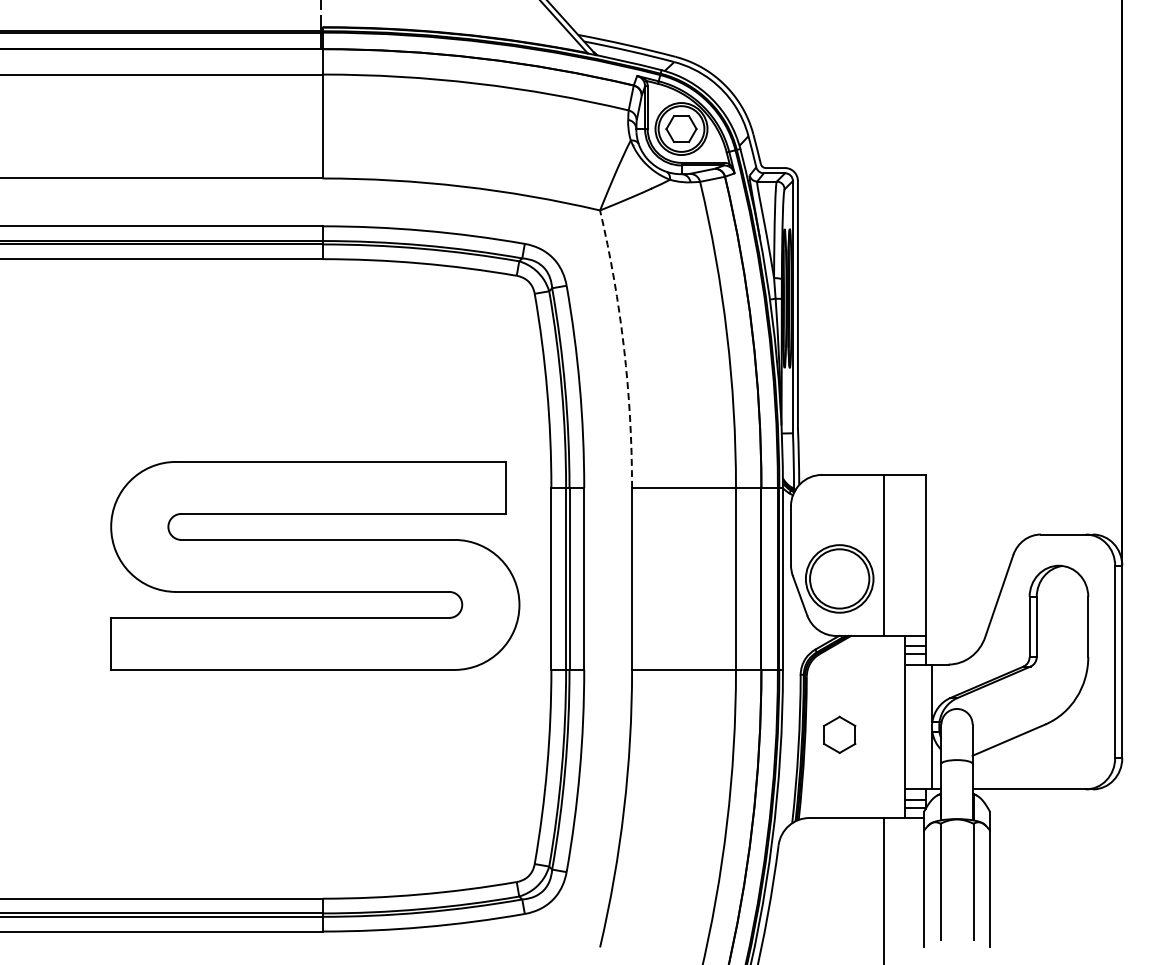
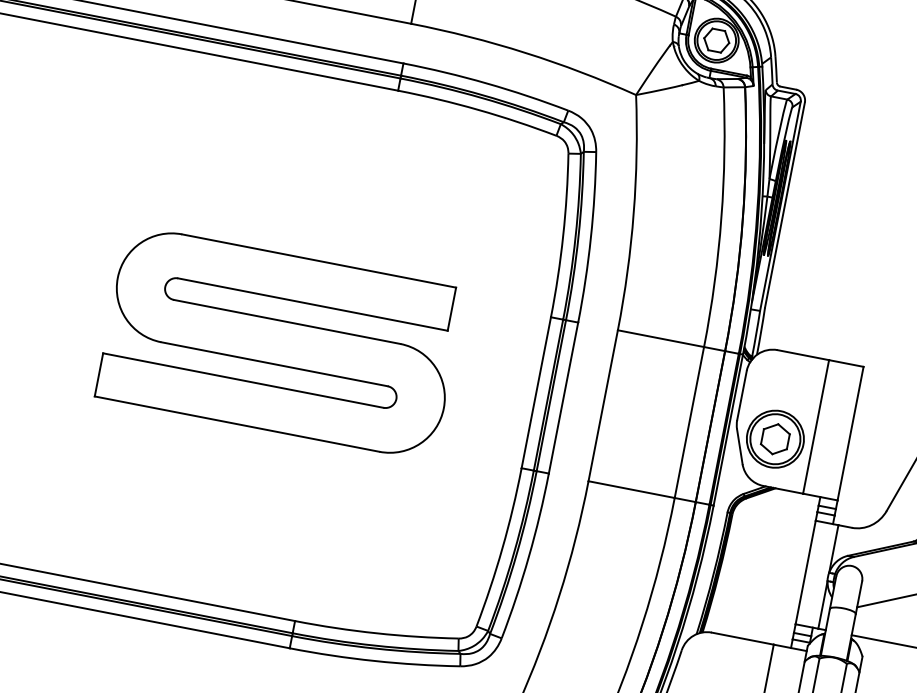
arc: (624, 348) -> (634, 213), dashed -> solid
part: (315, 565) -> (281, 342), moved
part: (839, 734) -> (775, 438), moved

